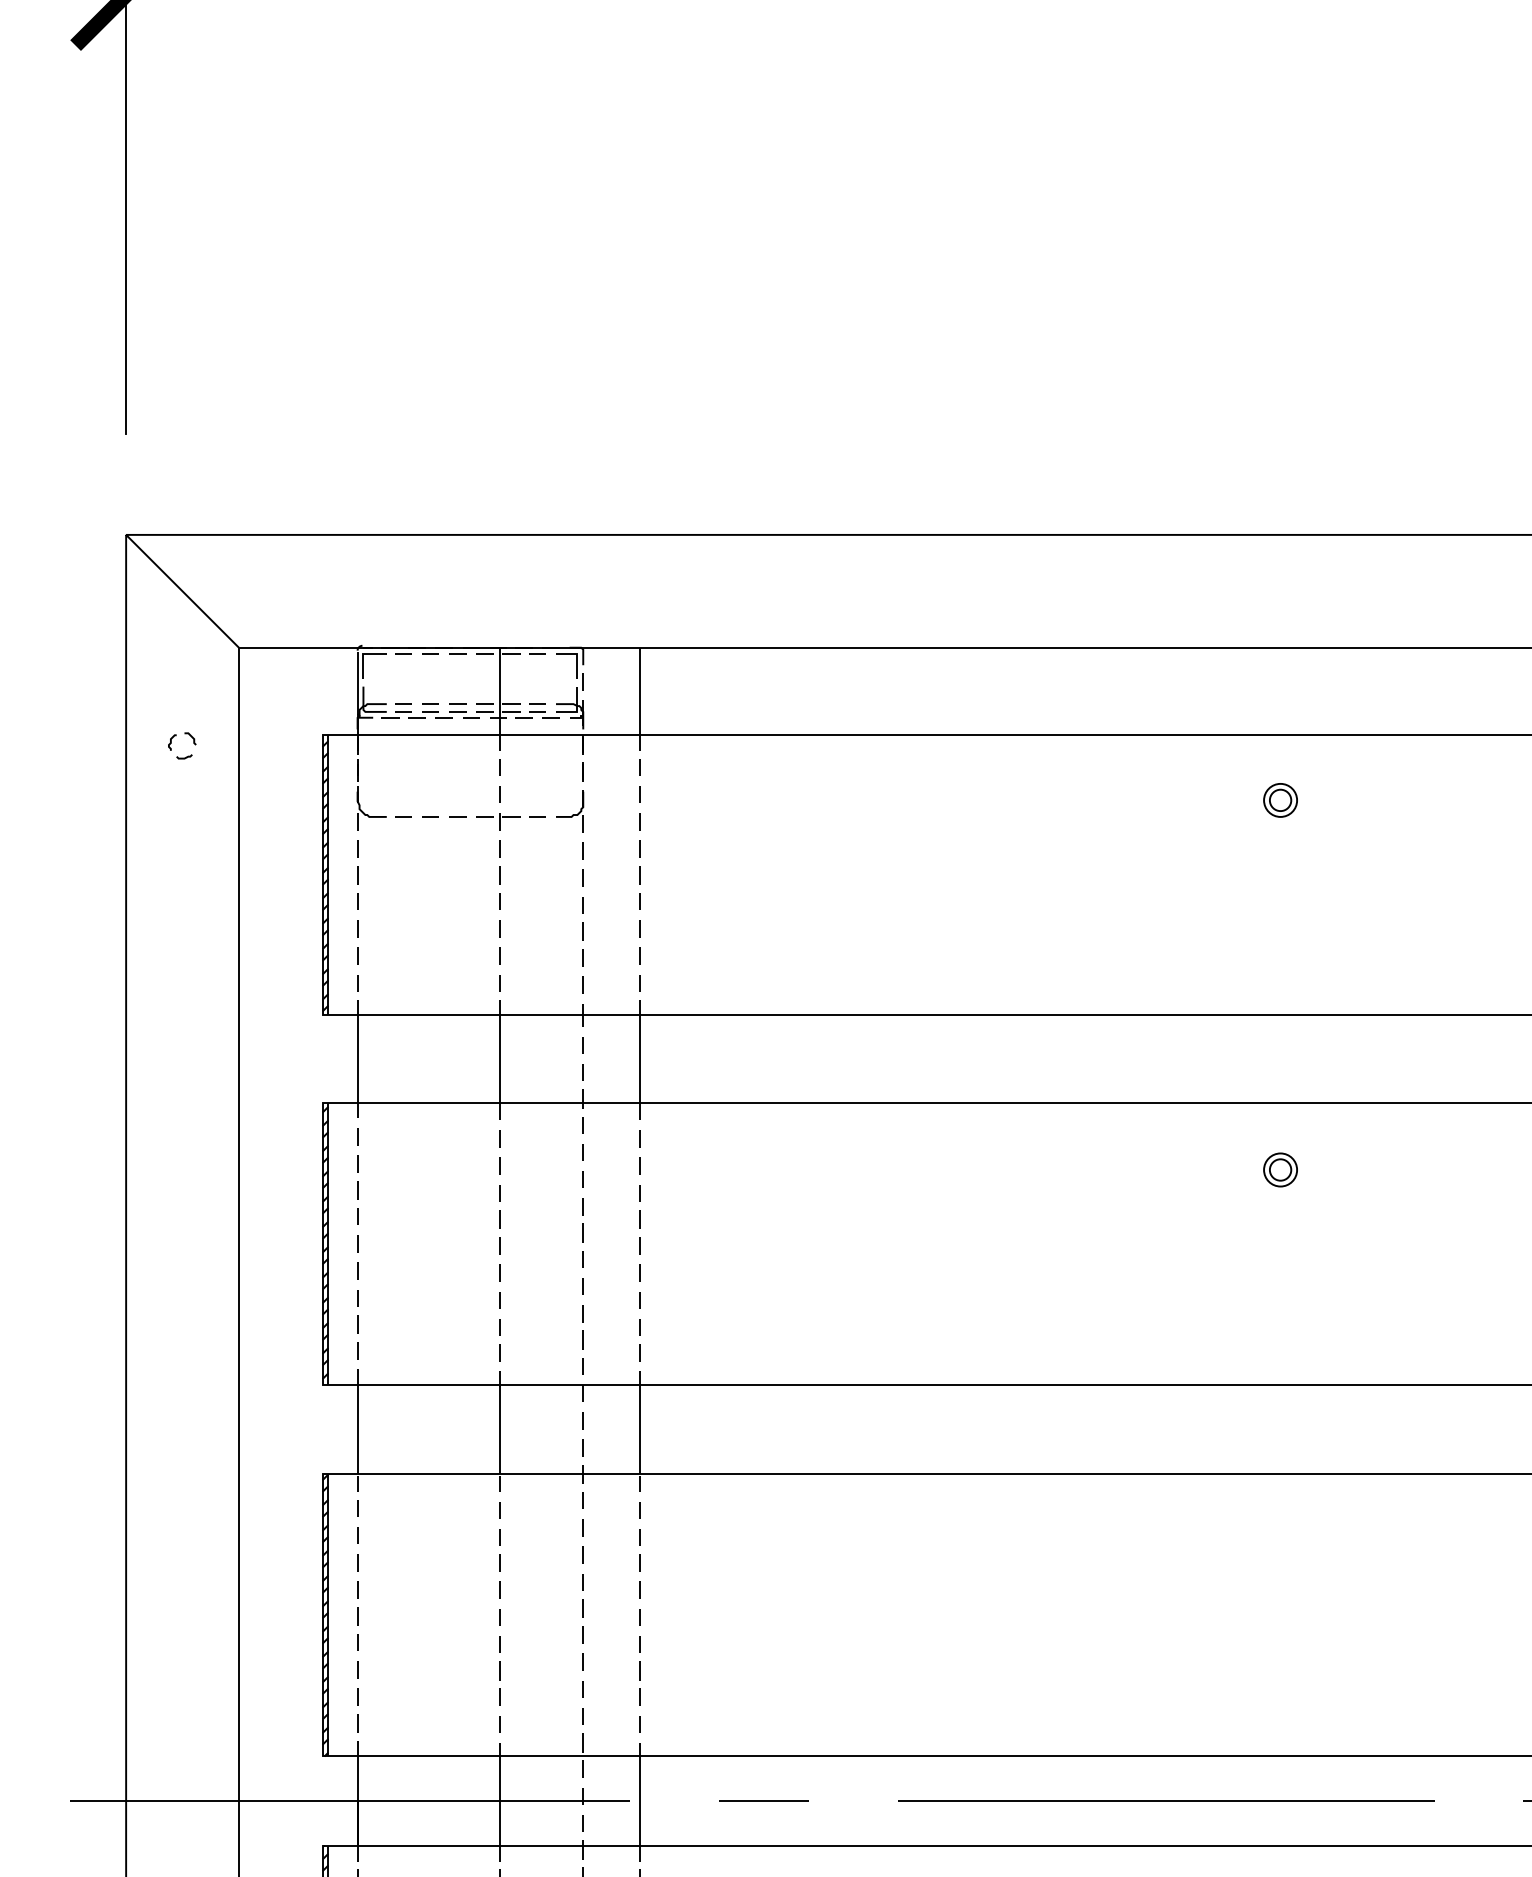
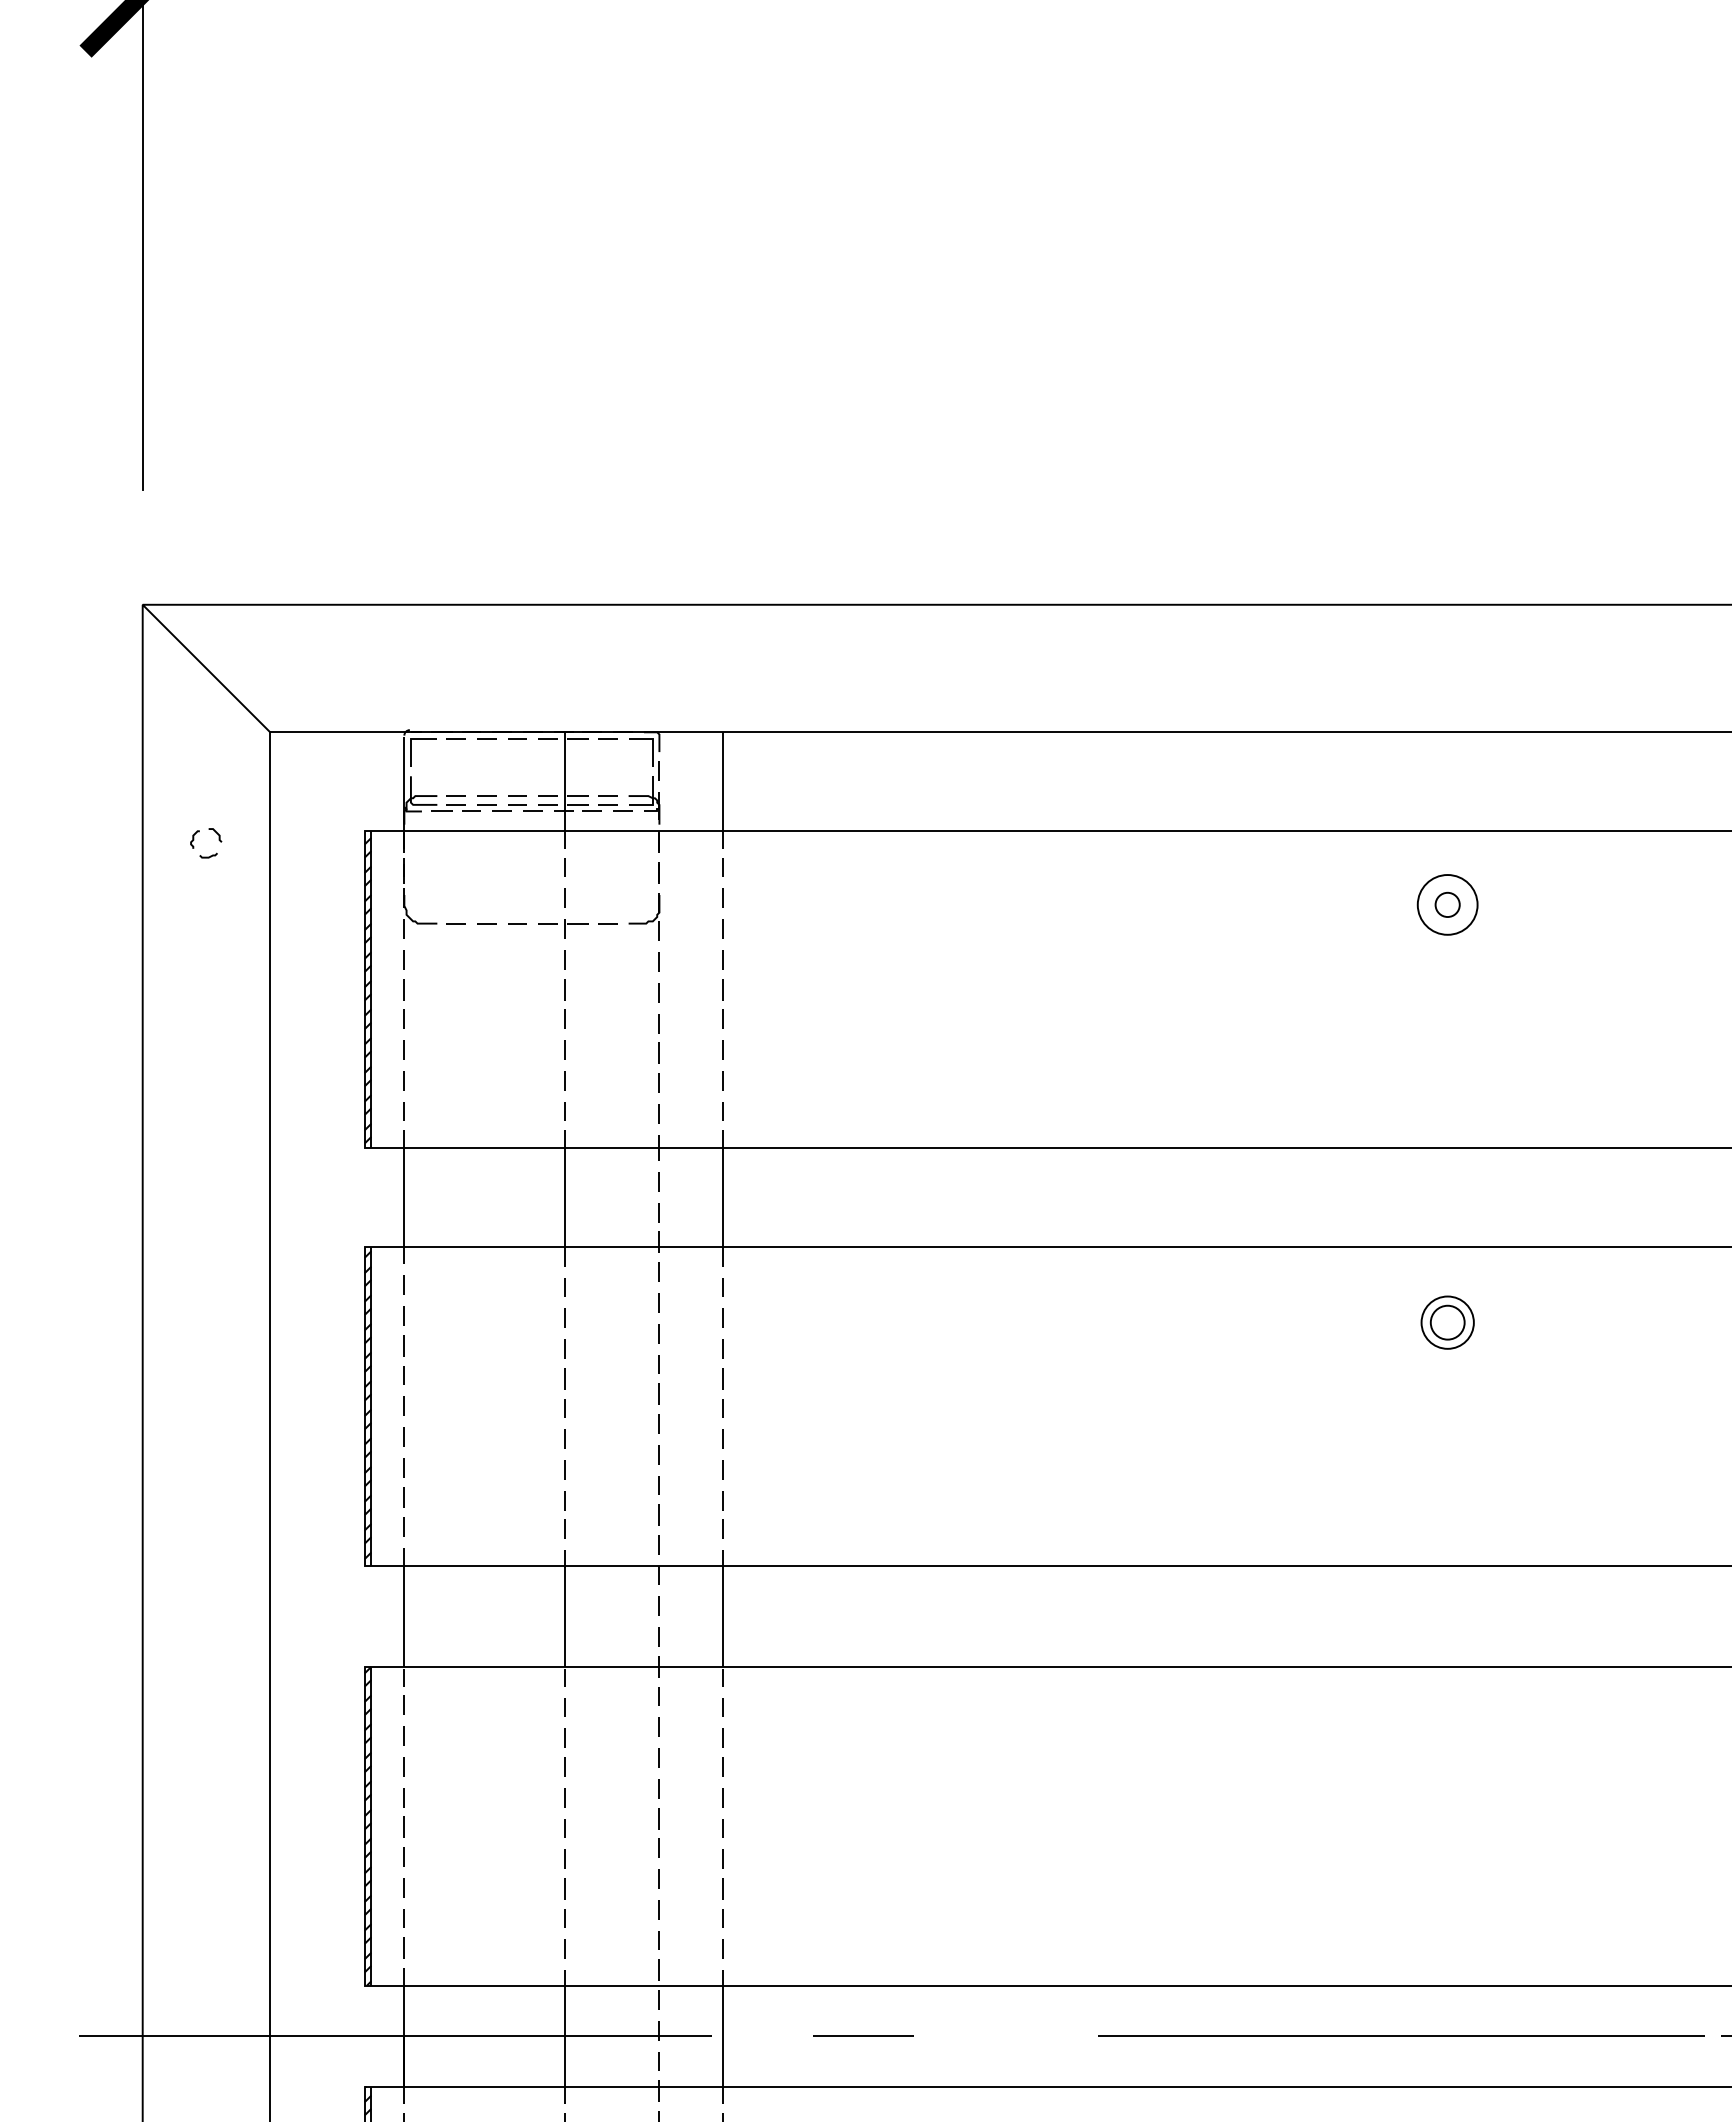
circle: (1280, 799) -> (1447, 903), size x1.6
part: (1280, 1169) -> (1447, 1322), size x1.4
line: (1166, 1800) -> (1401, 2035), moved

